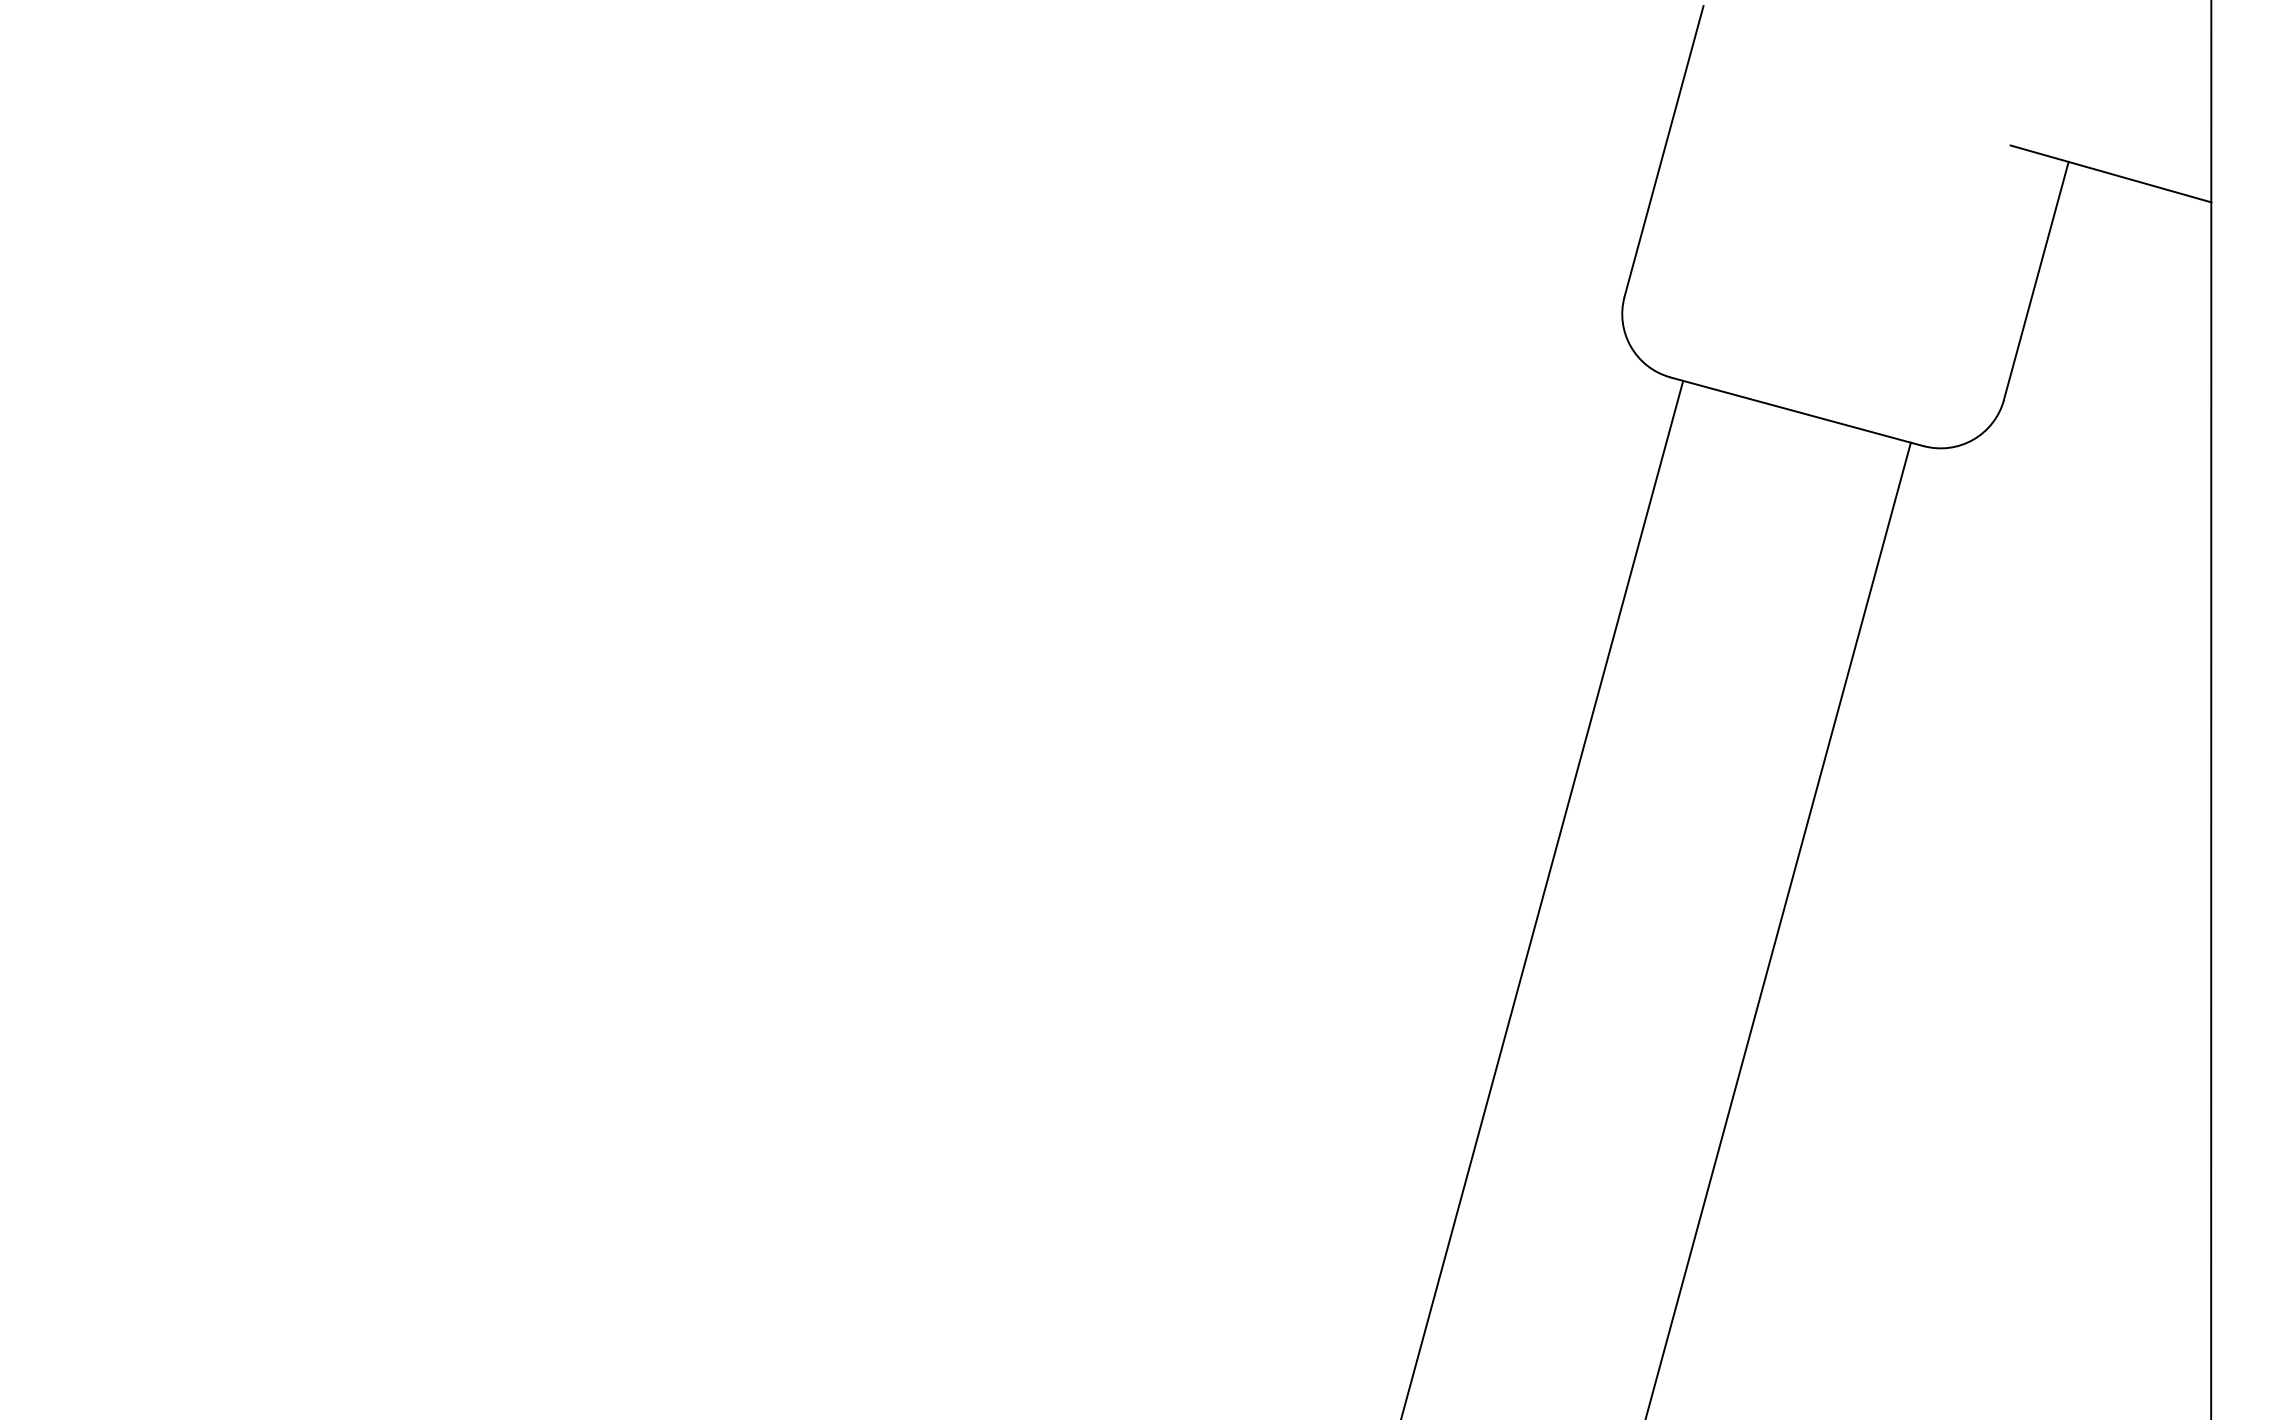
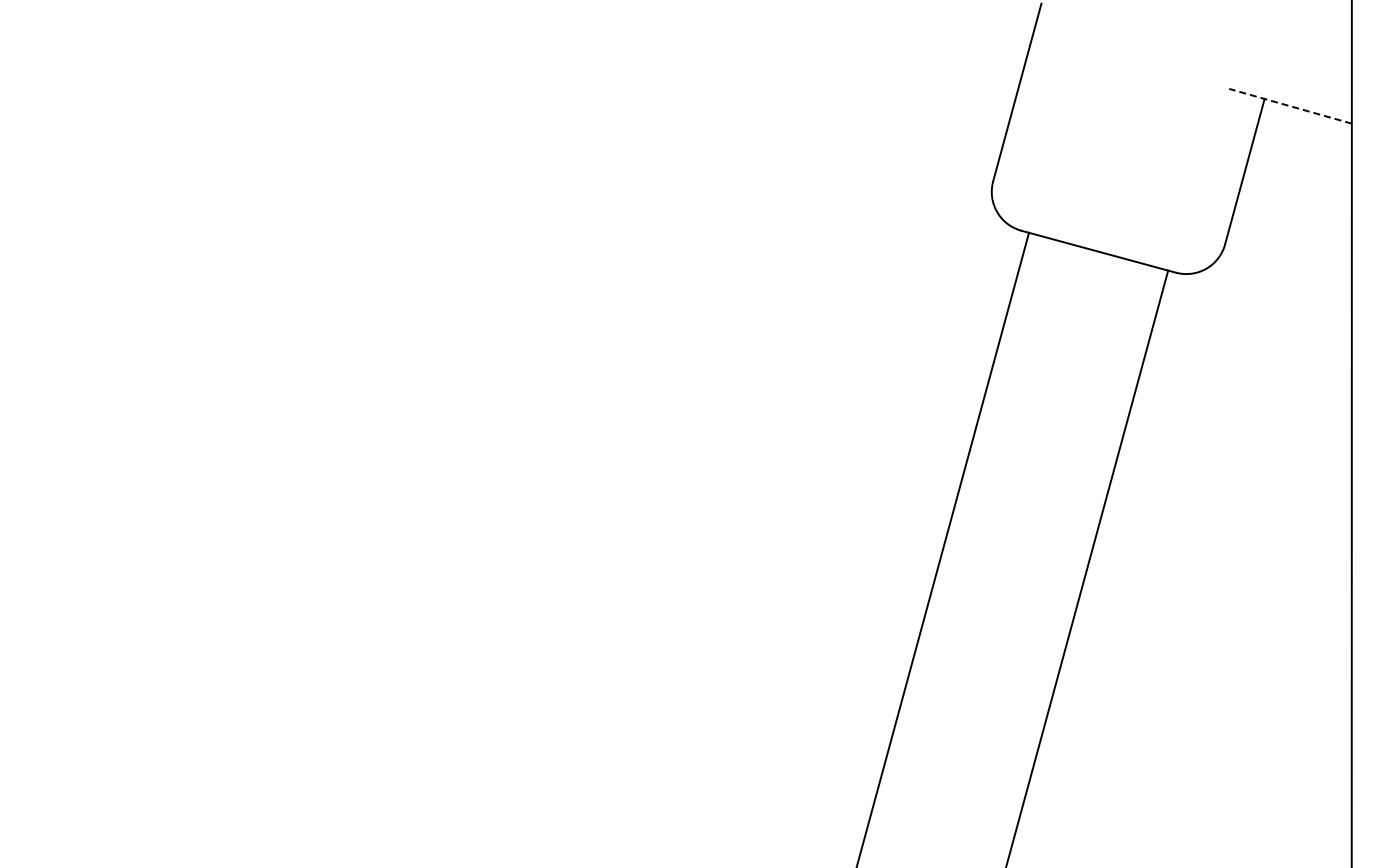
line: (2110, 174) -> (1290, 106), solid -> dashed

